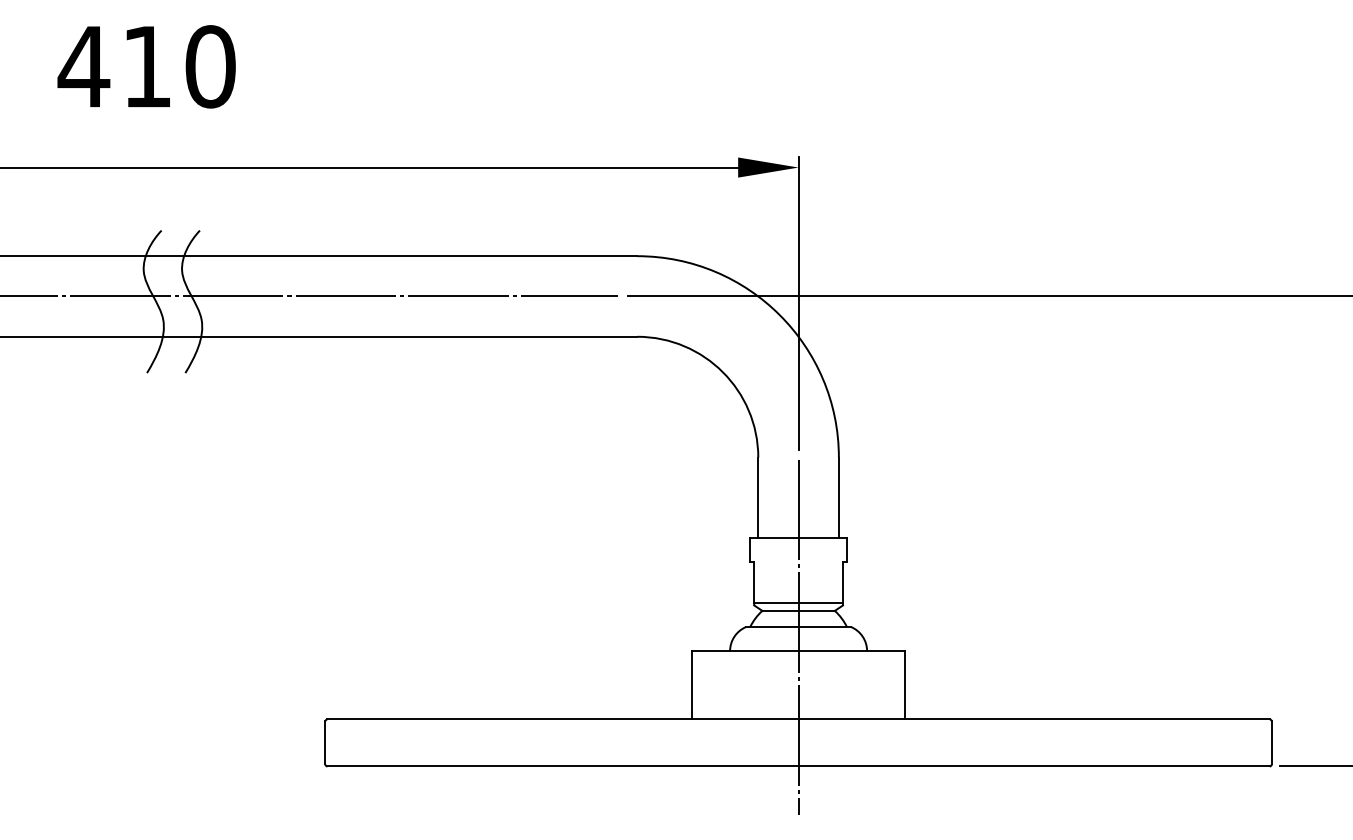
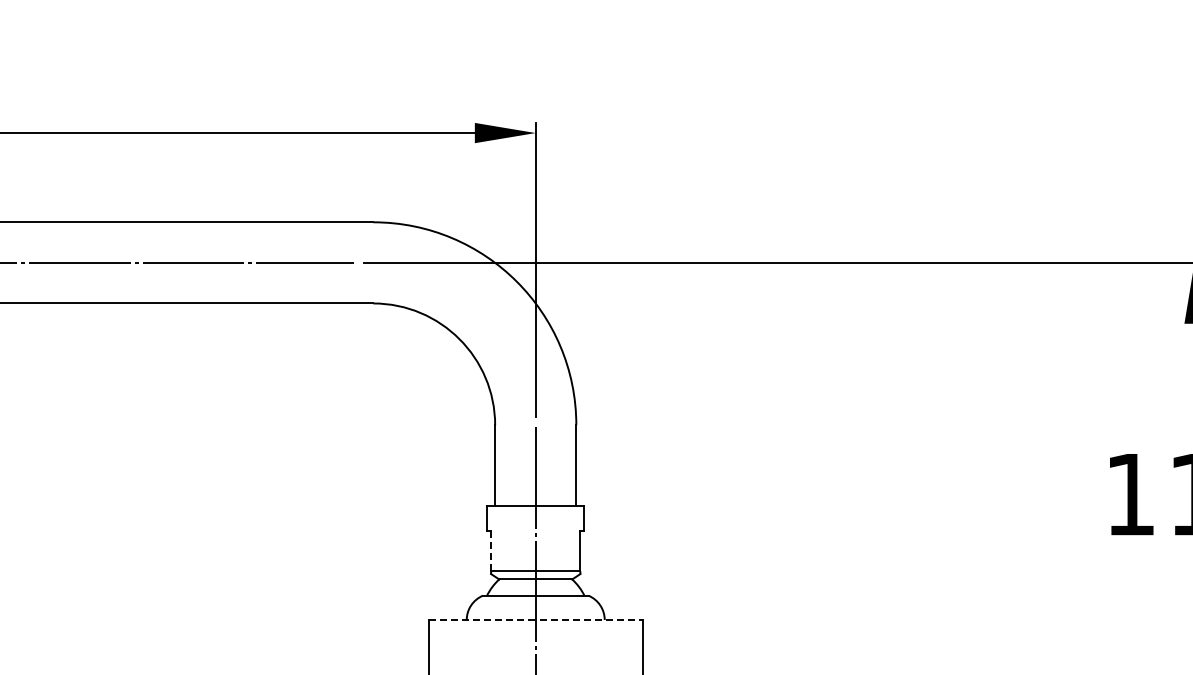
line: (754, 583) -> (491, 551), solid -> dashed
line: (799, 651) -> (536, 620), solid -> dashed

